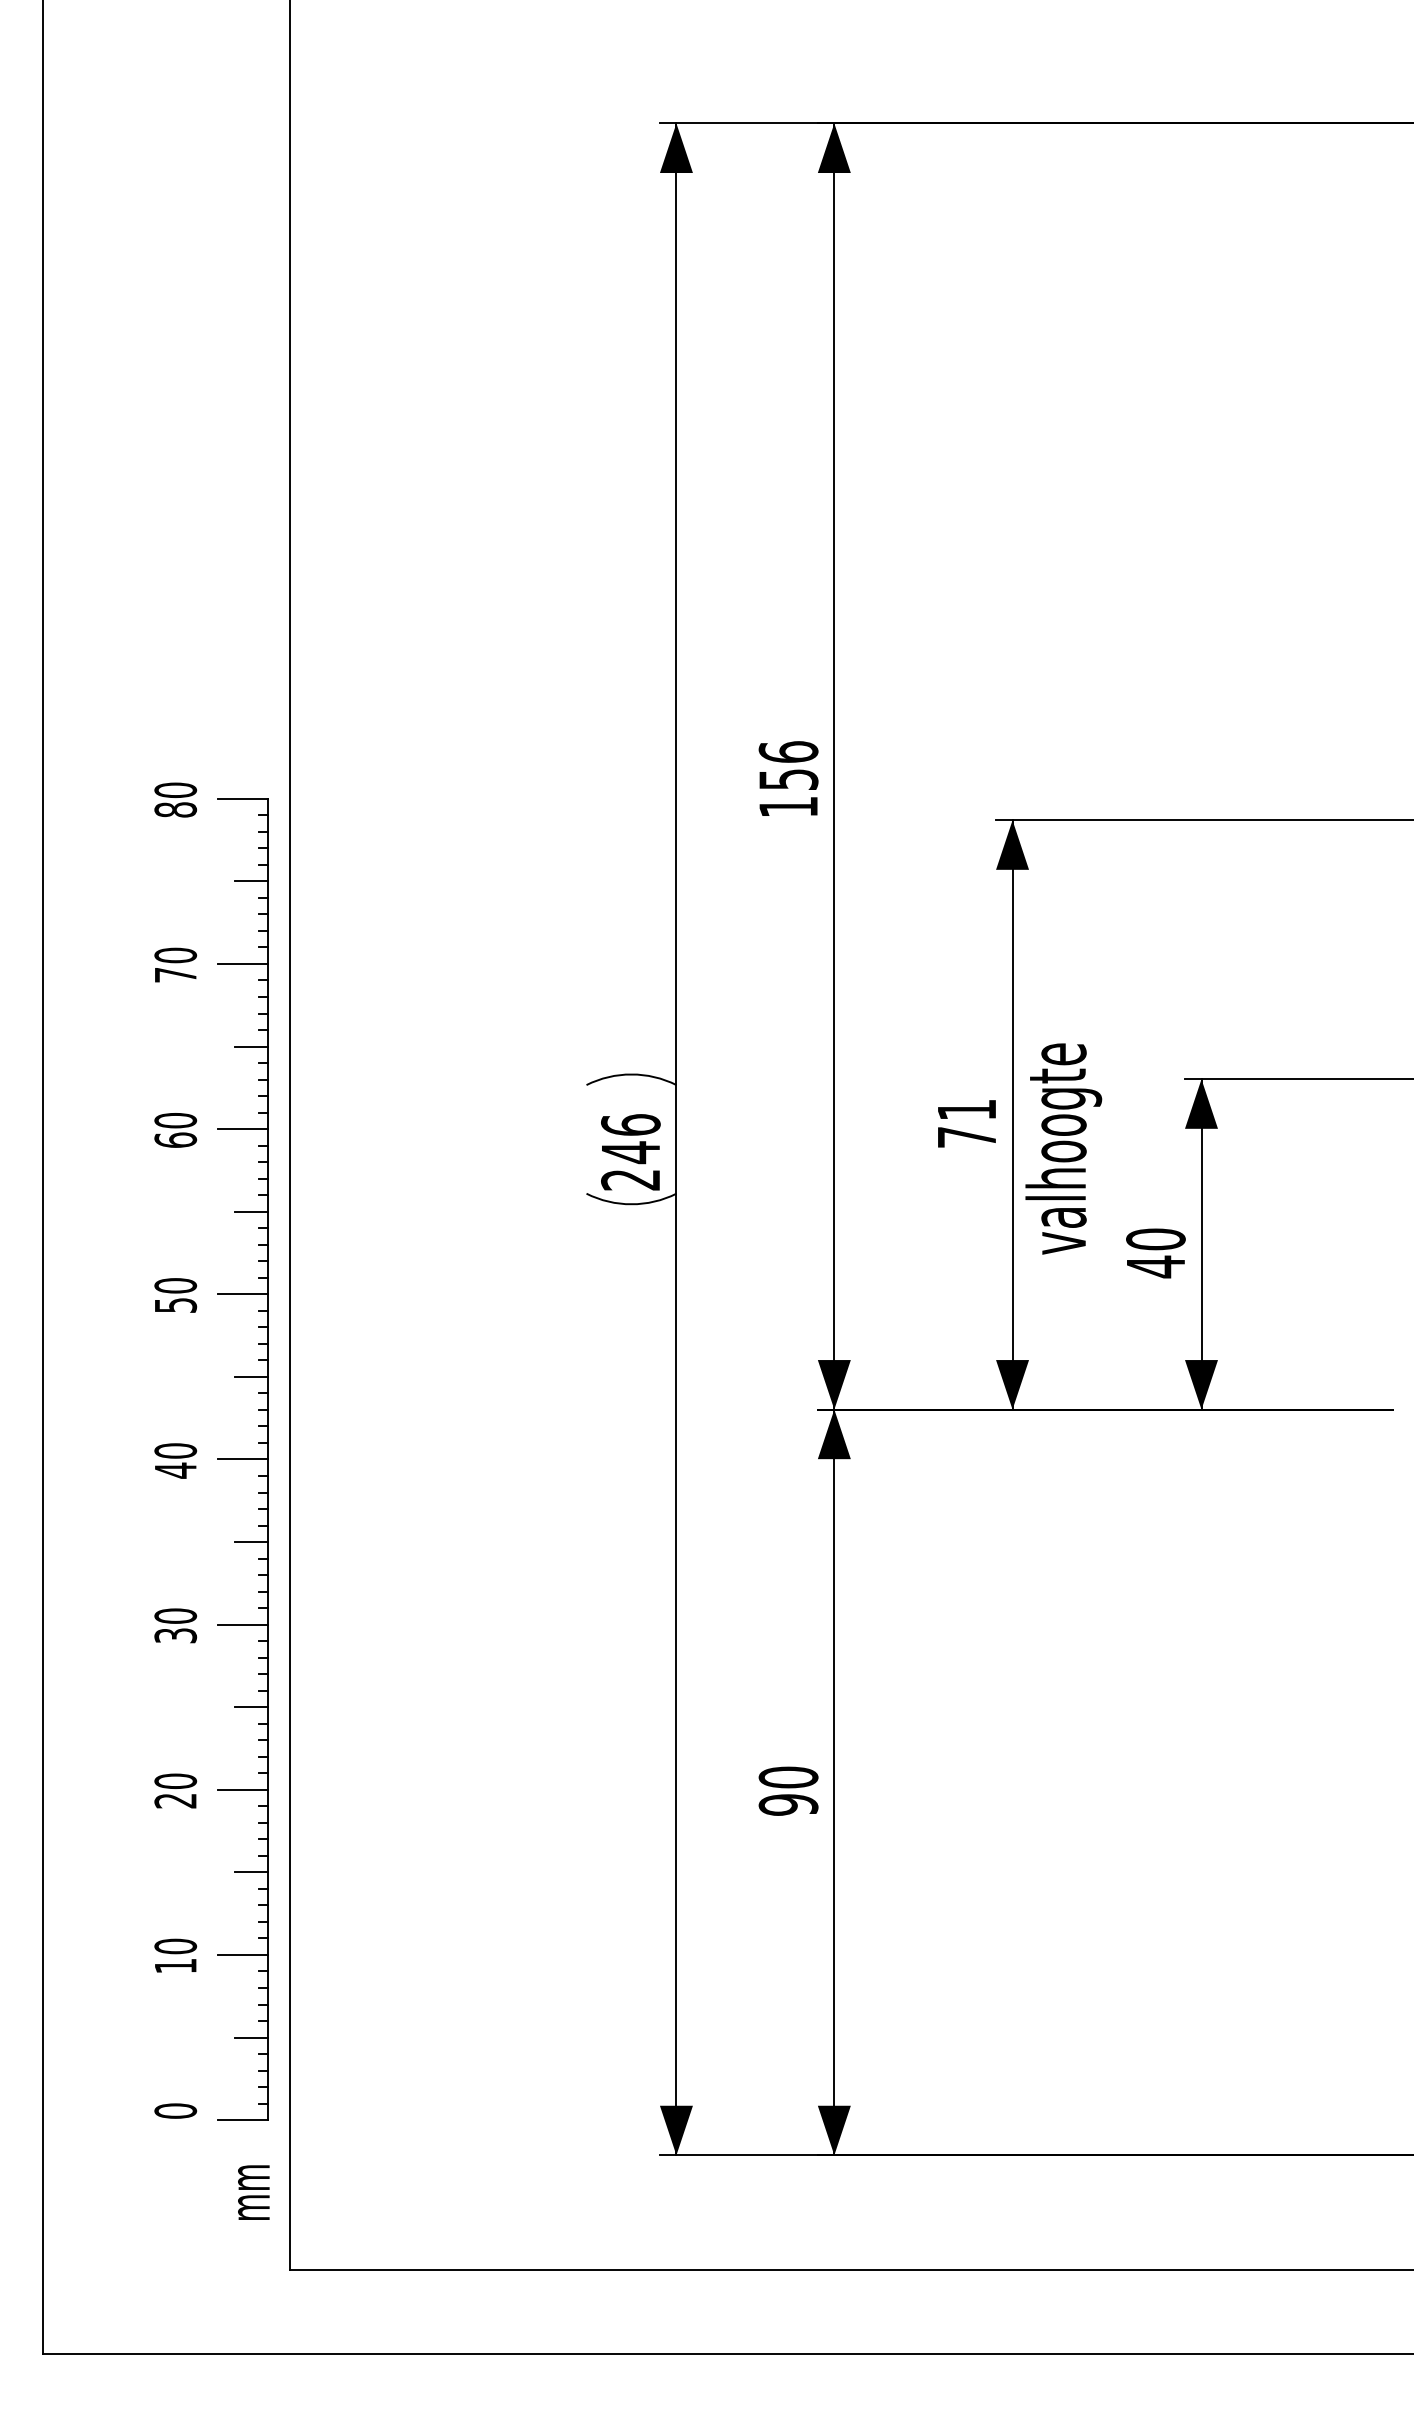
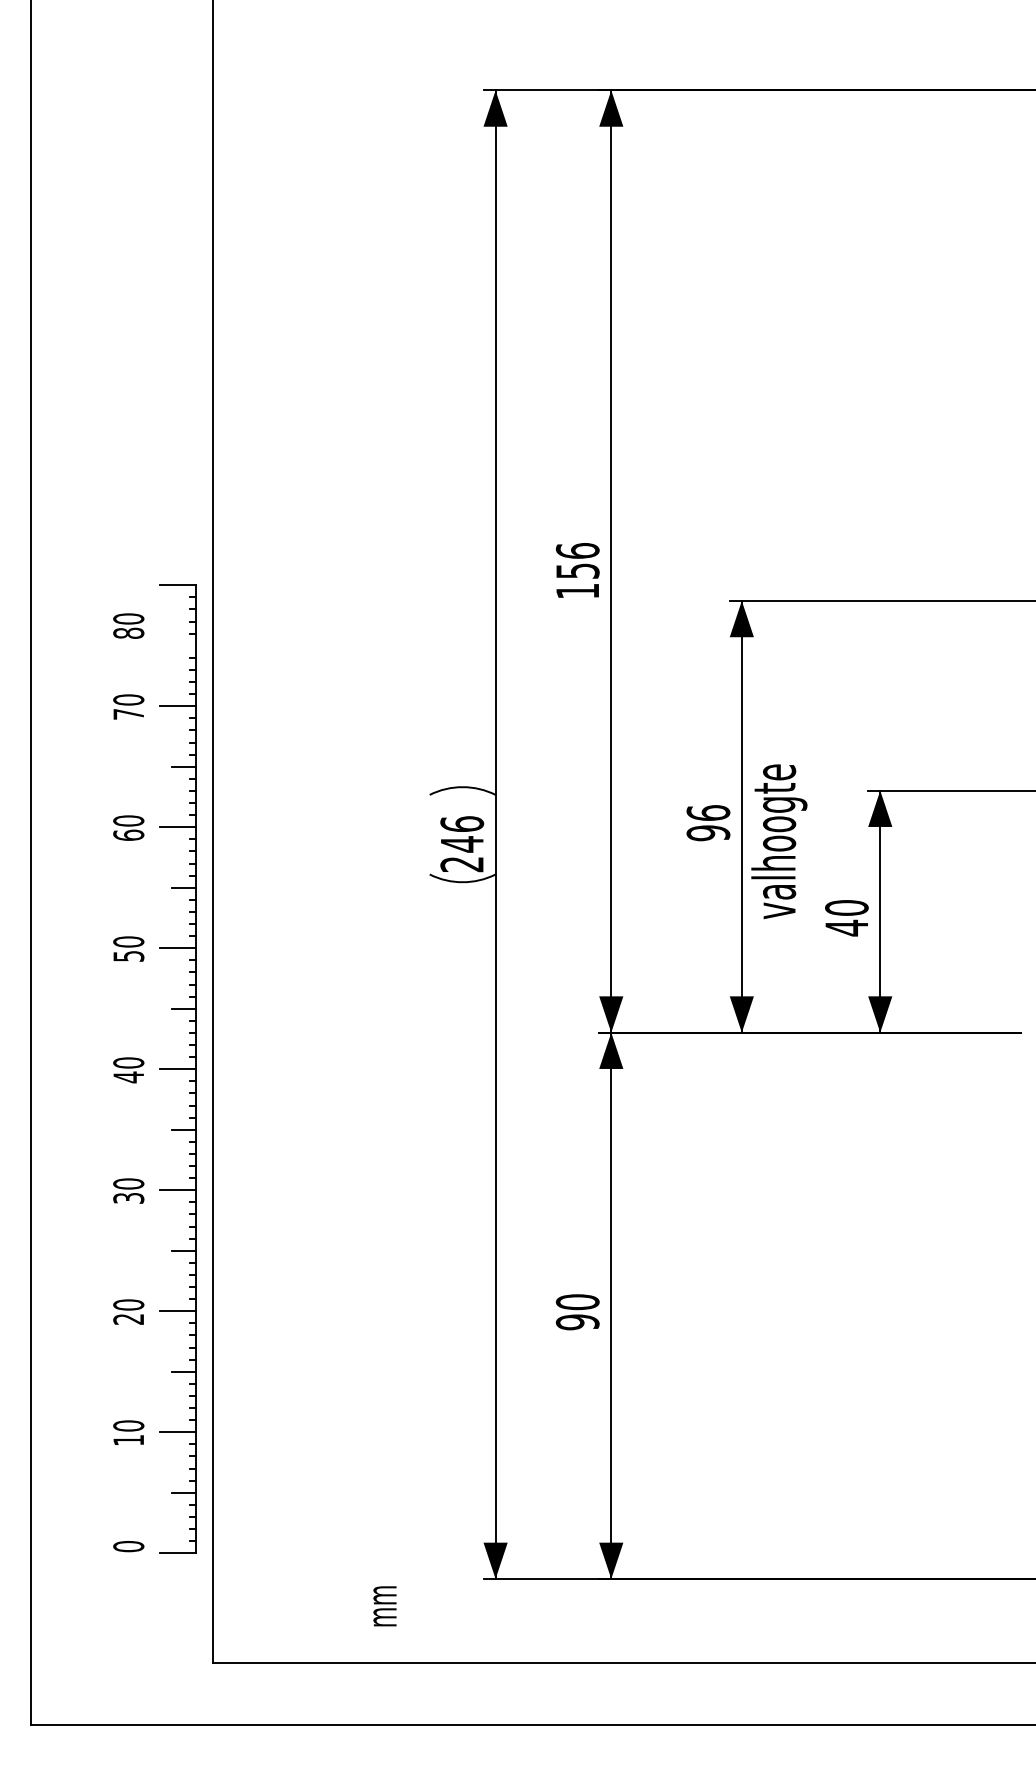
text: (175, 799) -> (128, 625), moved
line: (250, 881) -> (183, 645), removed
text: (967, 1124) -> (708, 823), 71 -> 96
text: (253, 2192) -> (384, 1606), moved

